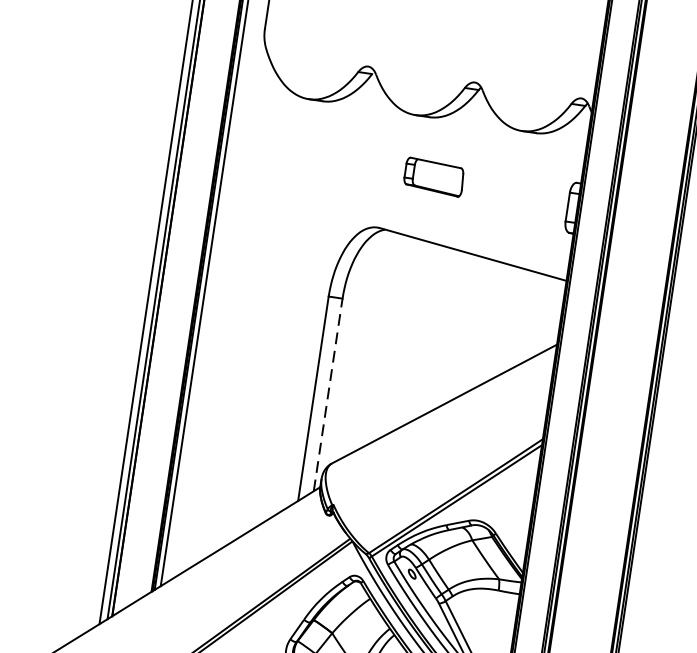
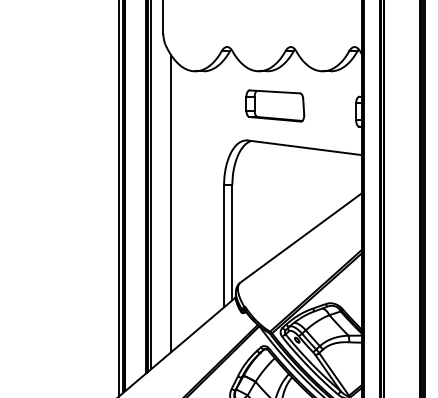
part: (434, 176) -> (275, 105), size x1.67
line: (236, 314) -> (171, 203), added
line: (328, 394) -> (232, 242), dashed -> solid

